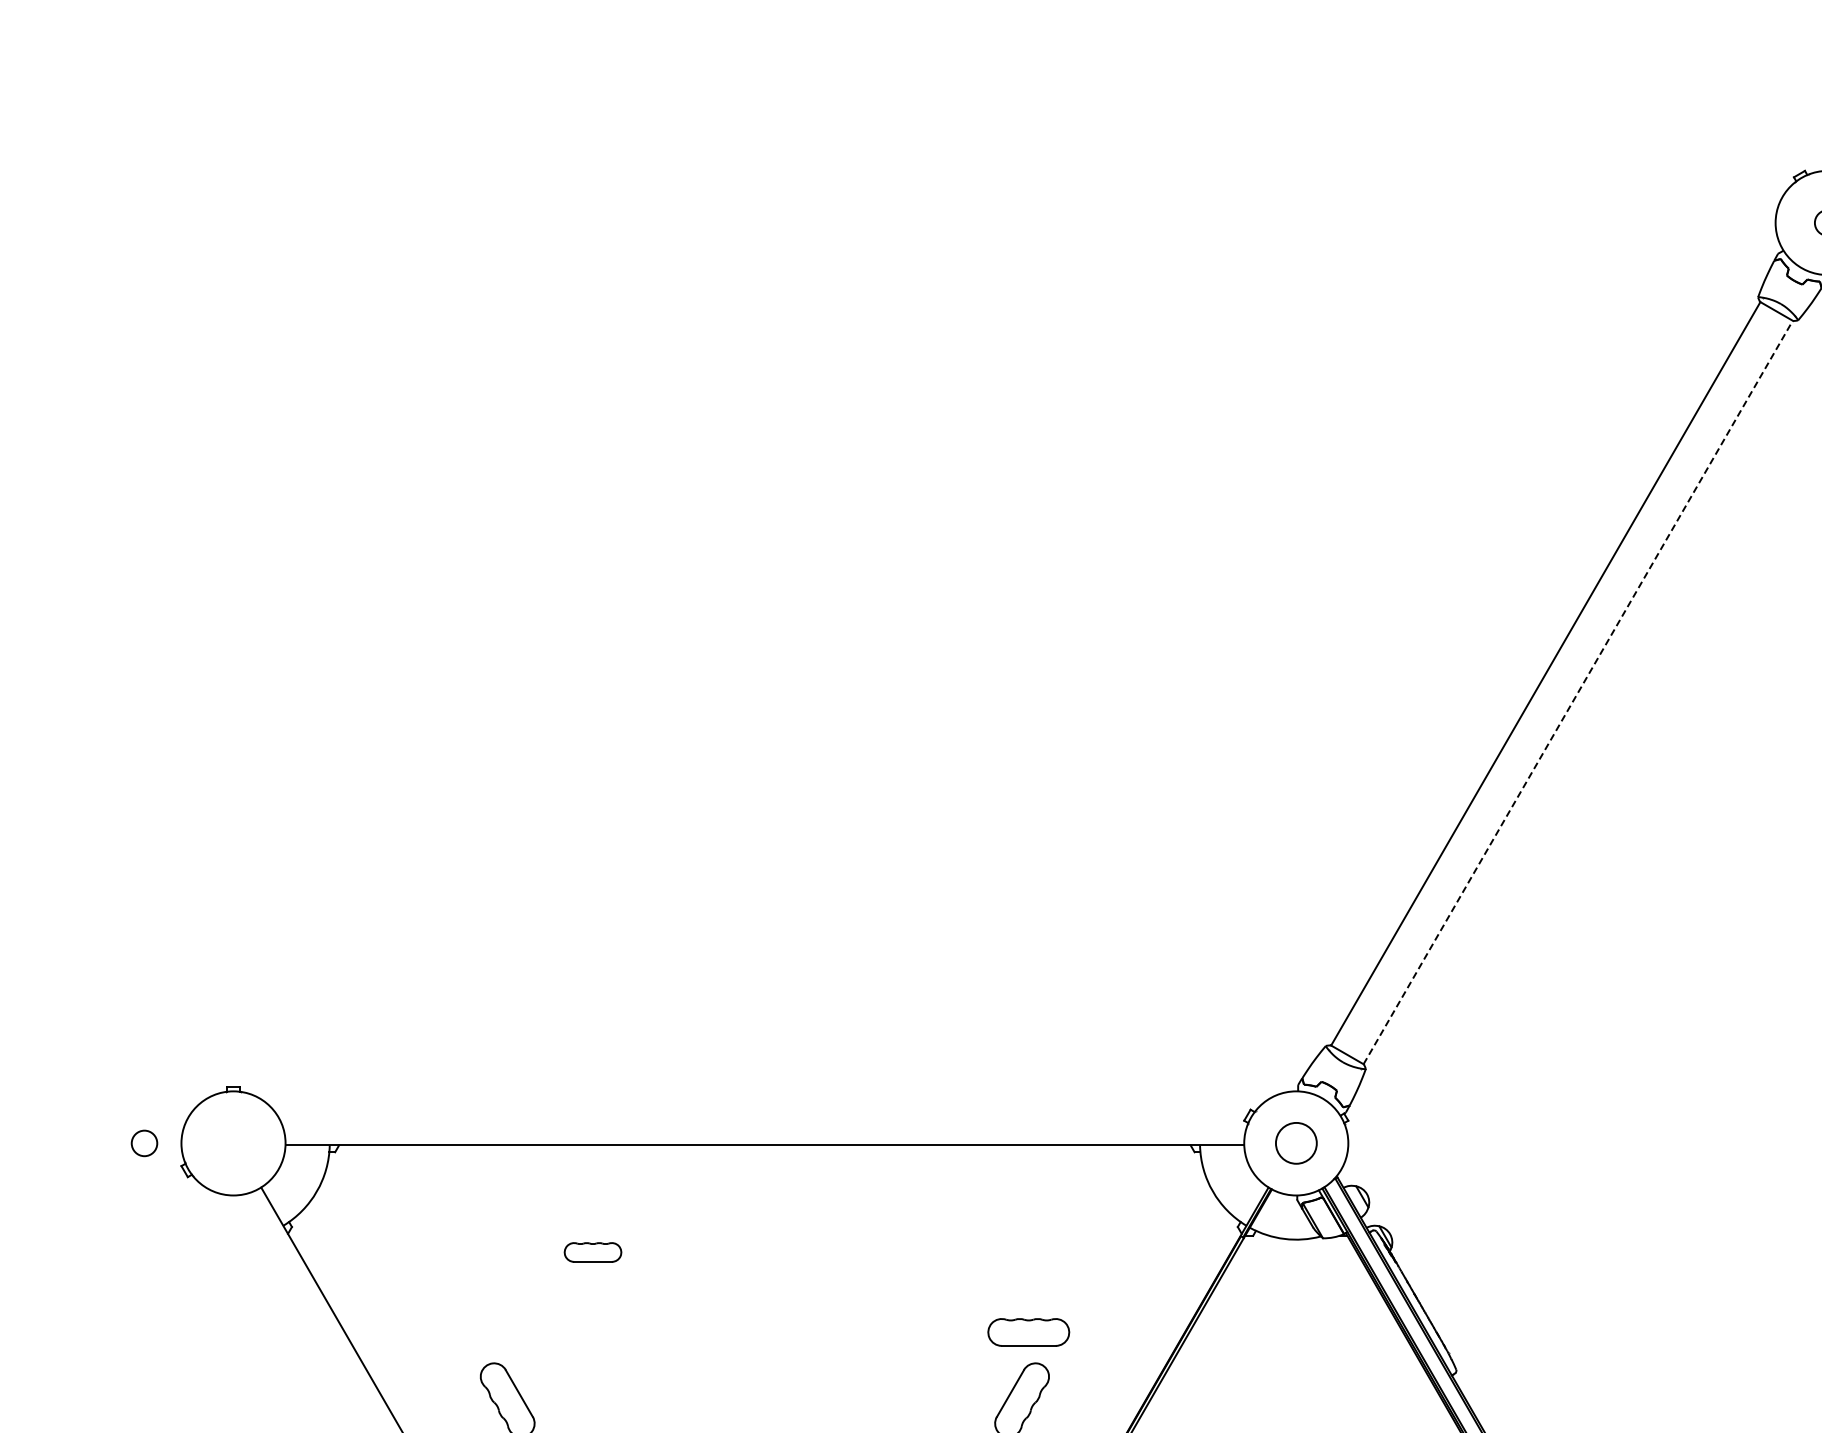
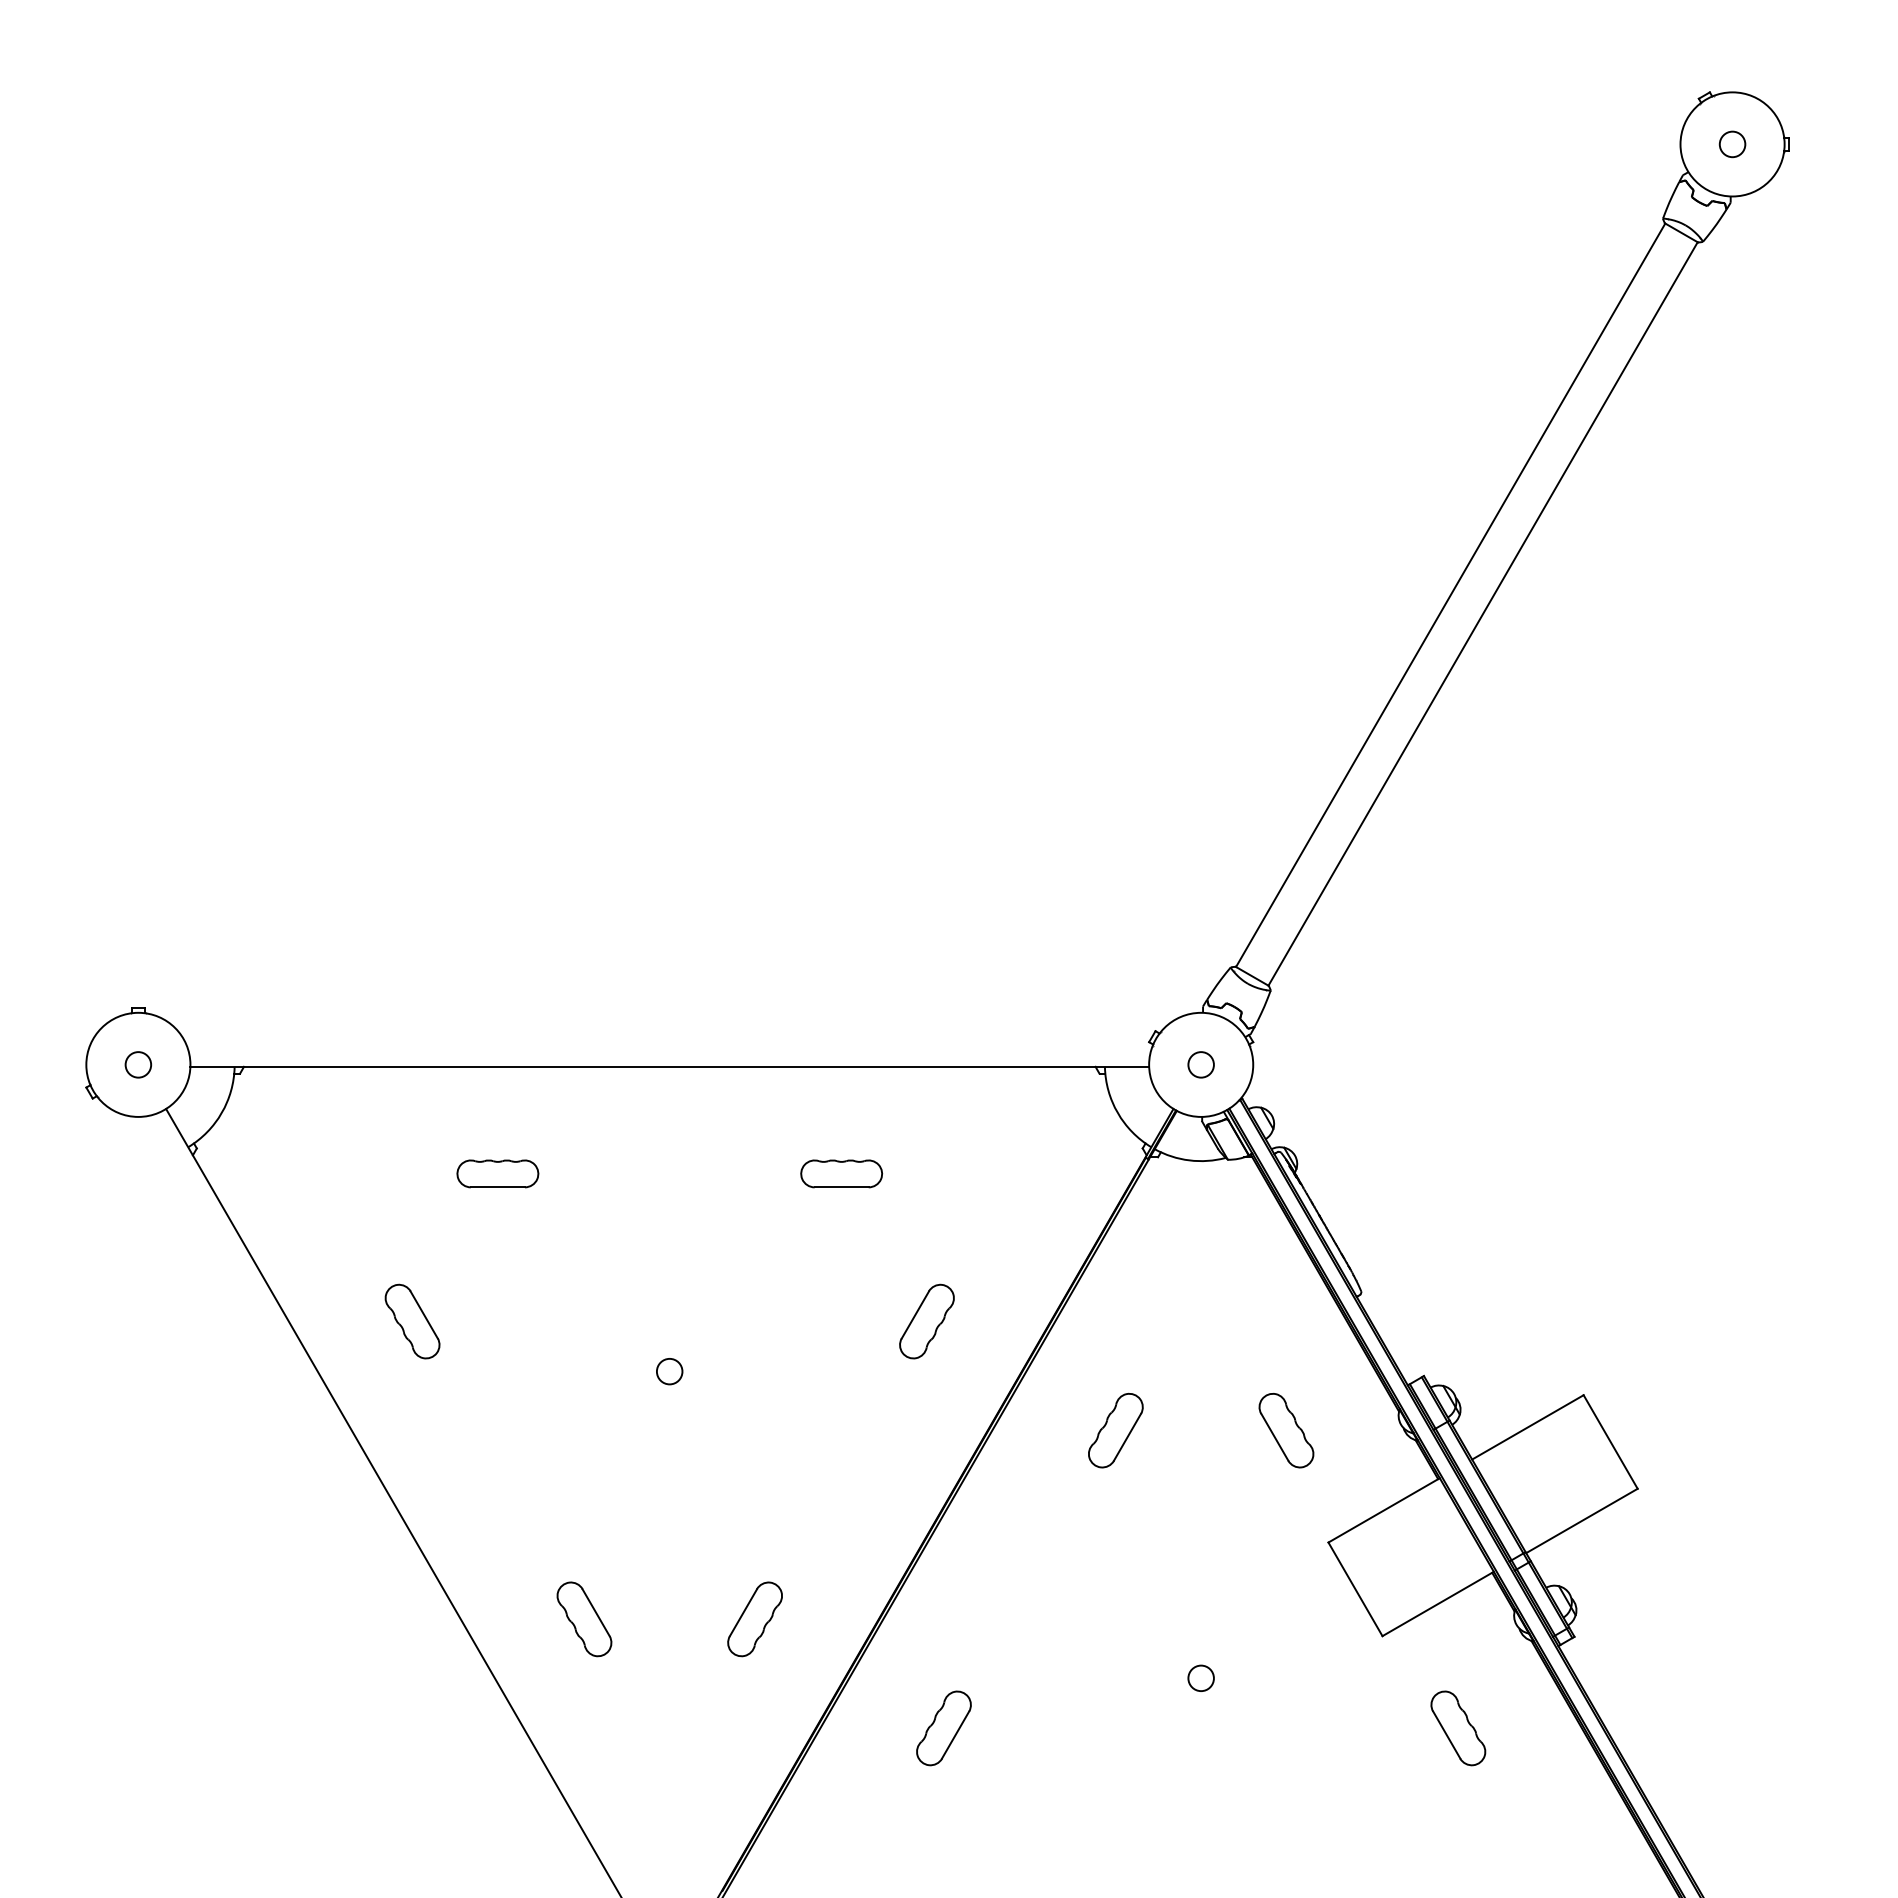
line: (1578, 692) -> (1483, 613), dashed -> solid
circle: (144, 1143) -> (138, 1064), moved
circle: (1295, 1143) -> (1200, 1064), size x0.62
part: (592, 1252) -> (497, 1173), size x1.43
part: (1028, 1332) -> (841, 1173), moved

